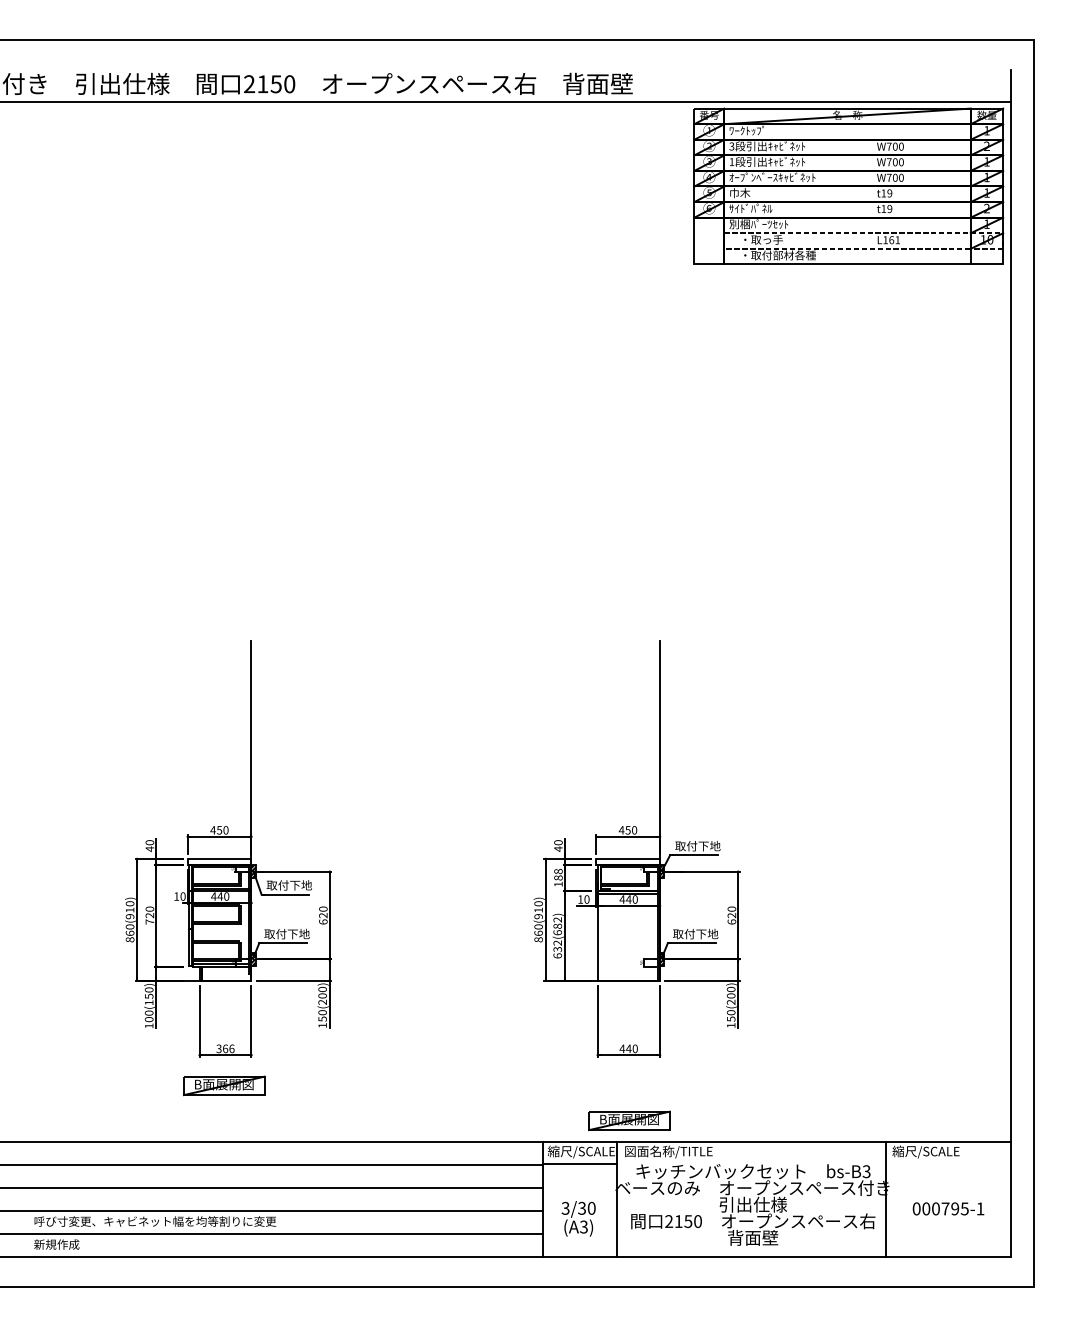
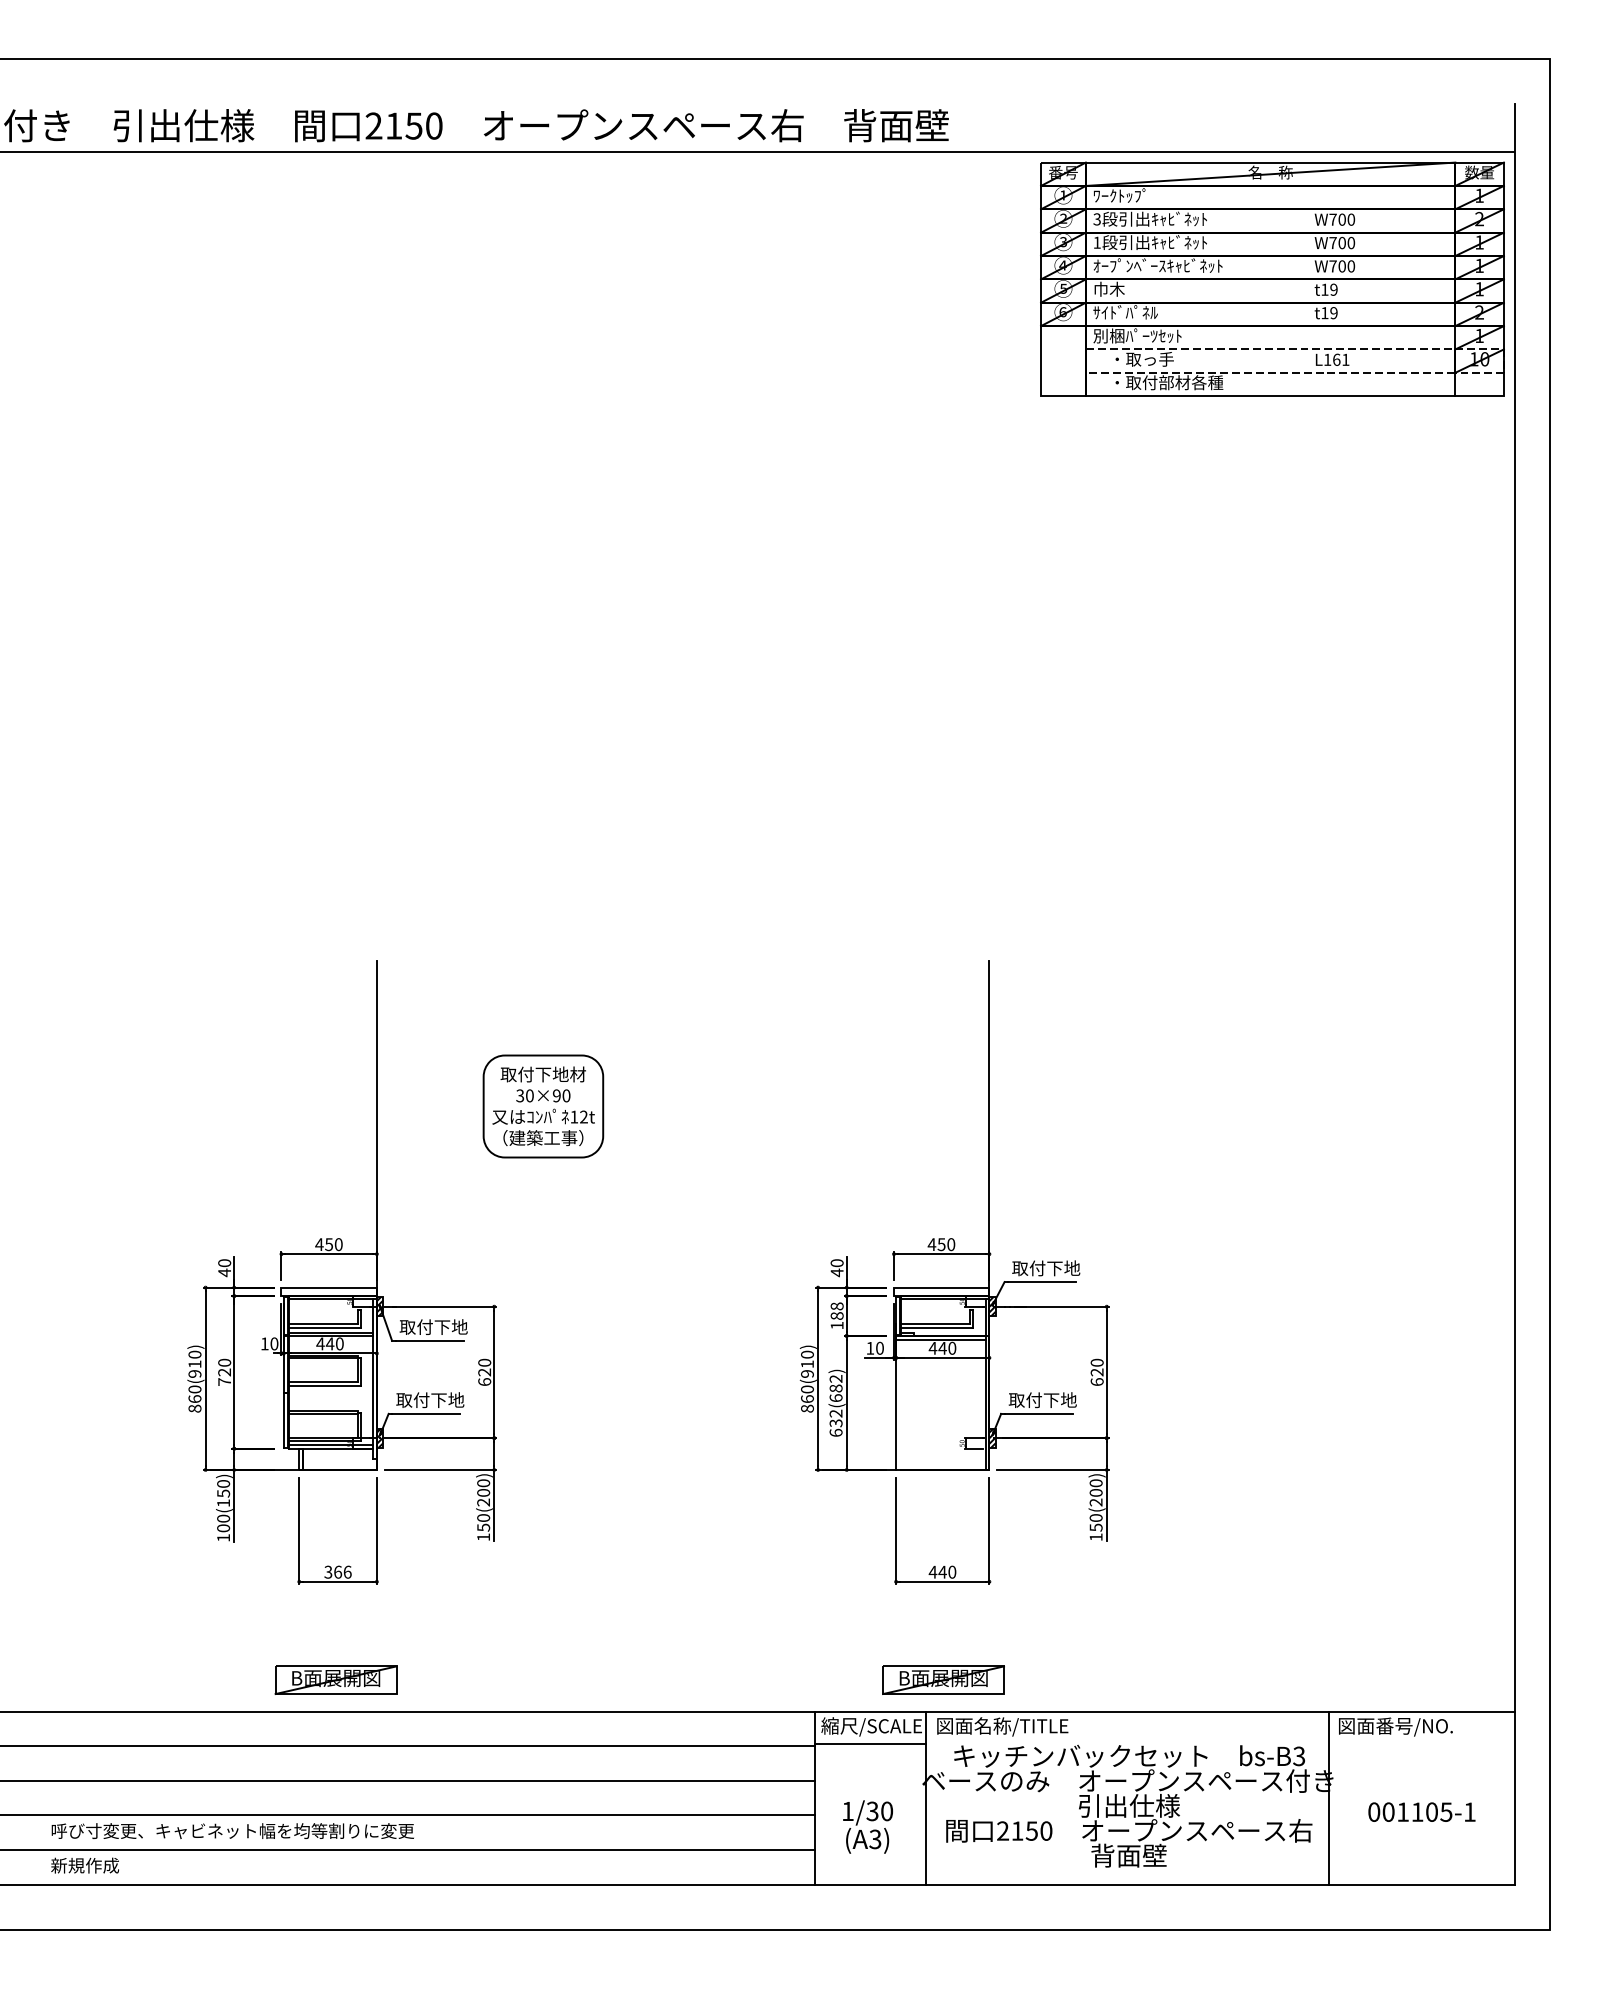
part: (362, 738) -> (543, 1106), added
part: (224, 1085) -> (336, 1679), moved
text: (930, 1151) -> (1394, 1726), 縮尺/SCALE -> 図面番号/NO.
text: (565, 1207) -> (847, 1810), 3/30 -> 1/30
text: (945, 1208) -> (1417, 1811), 000795-1 -> 001105-1

